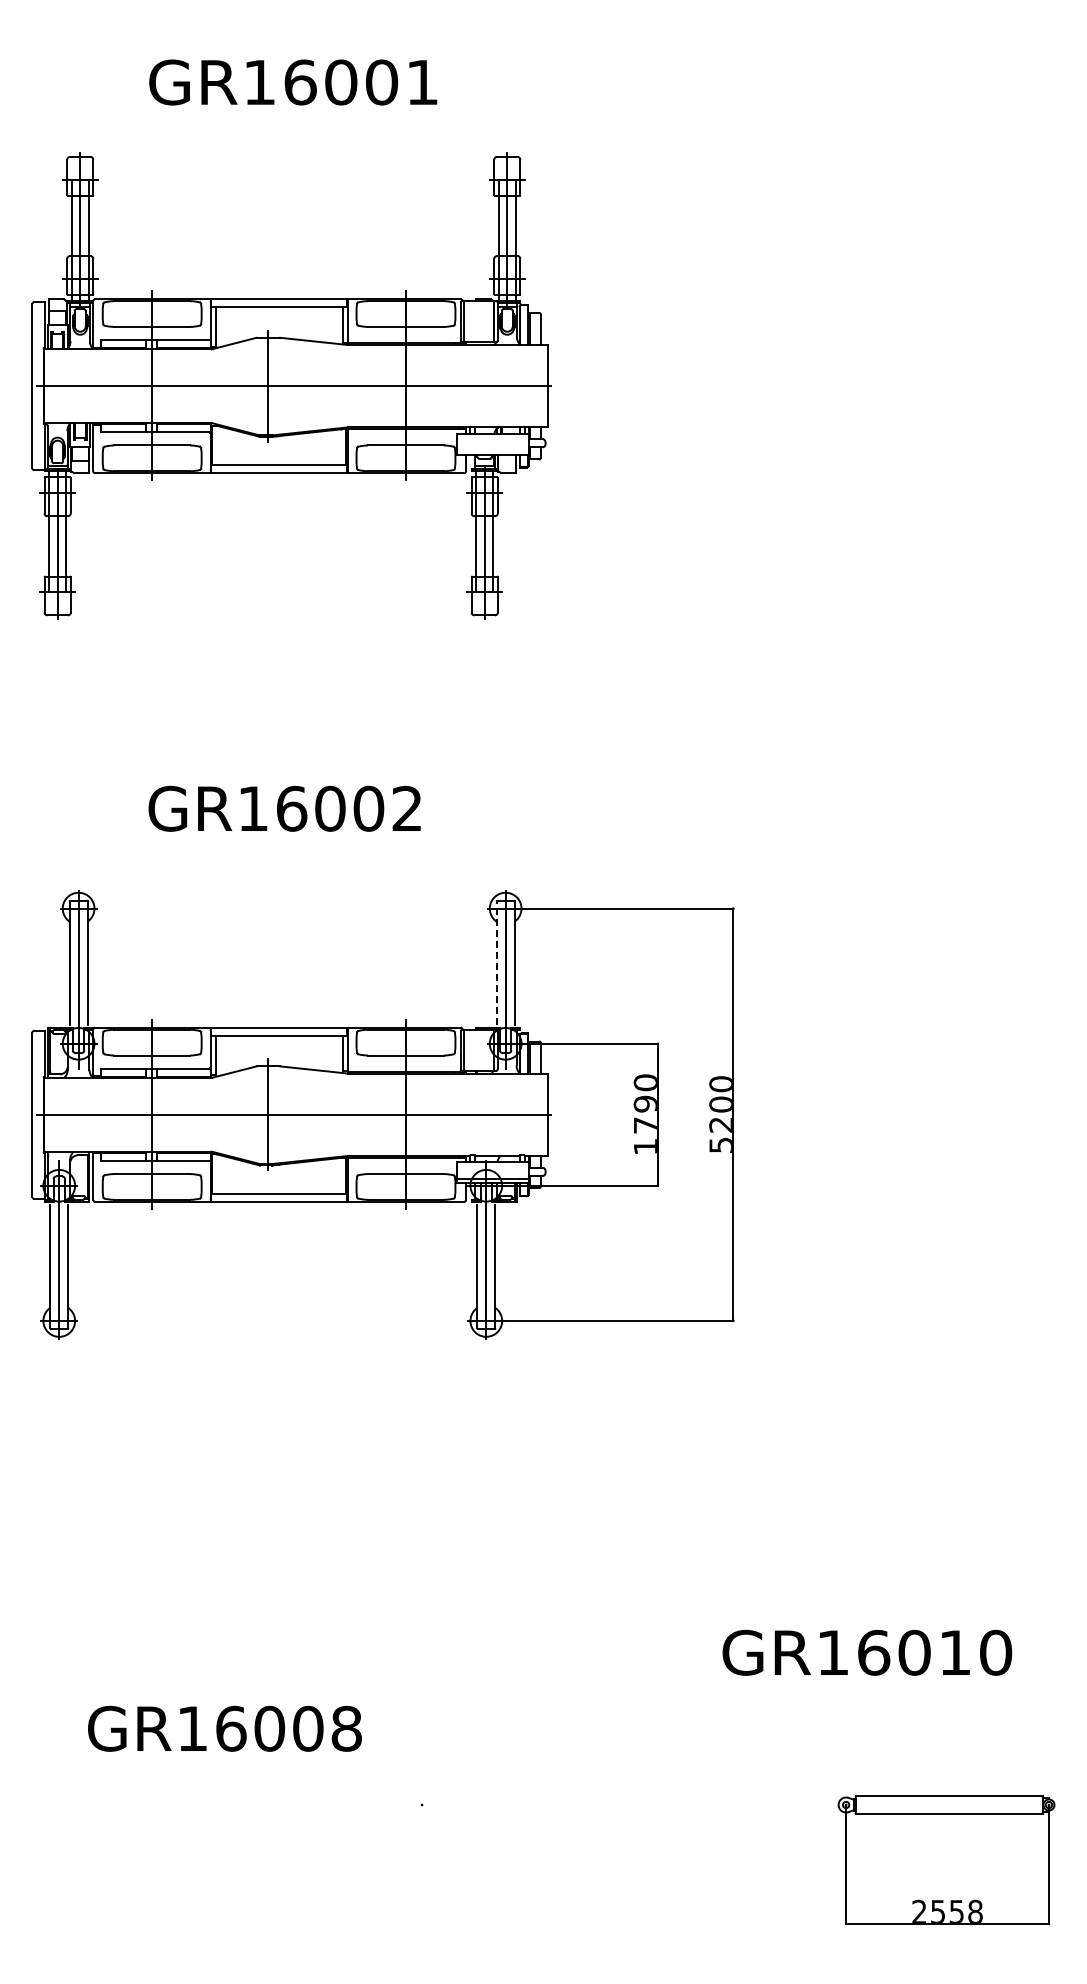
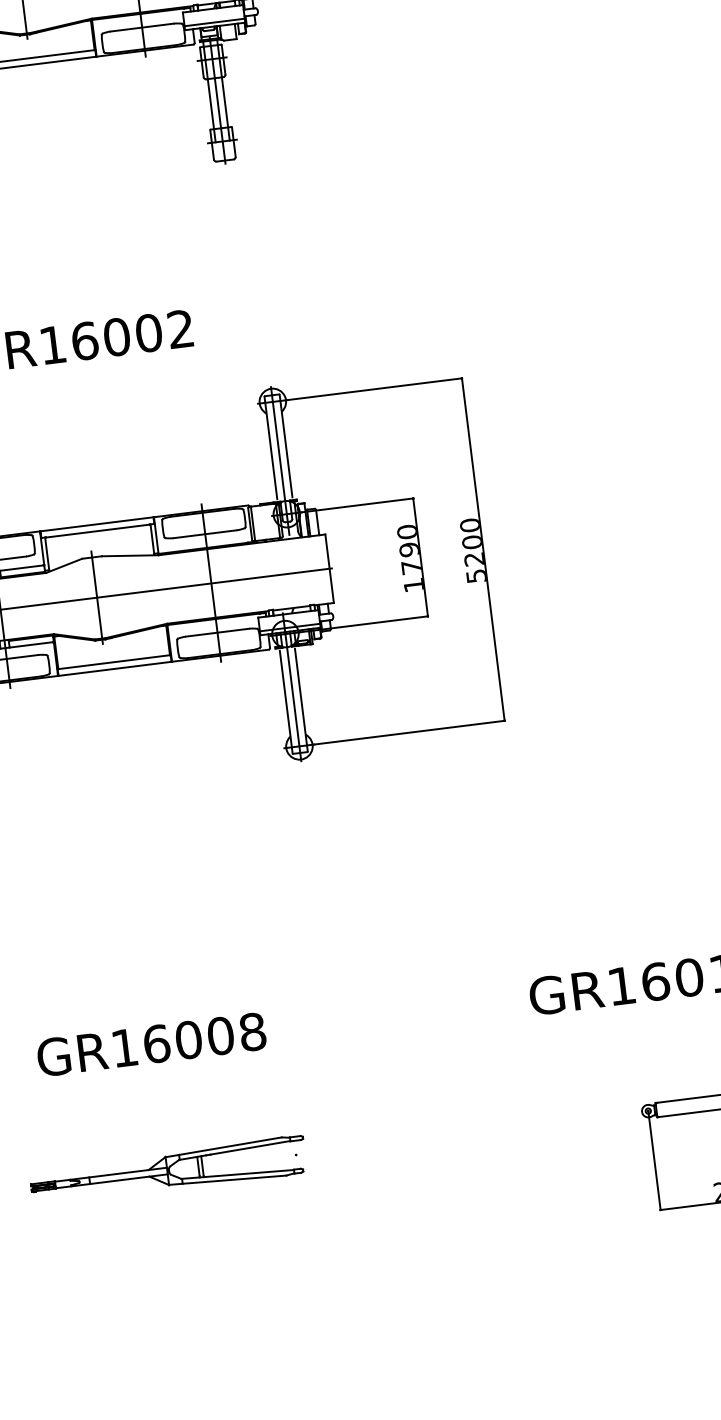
line: (492, 450) -> (214, 22), added
line: (496, 963) -> (270, 448), dashed -> solid
text: (224, 1728) -> (151, 1044), moved
part: (267, 1804) -> (167, 1170), added

